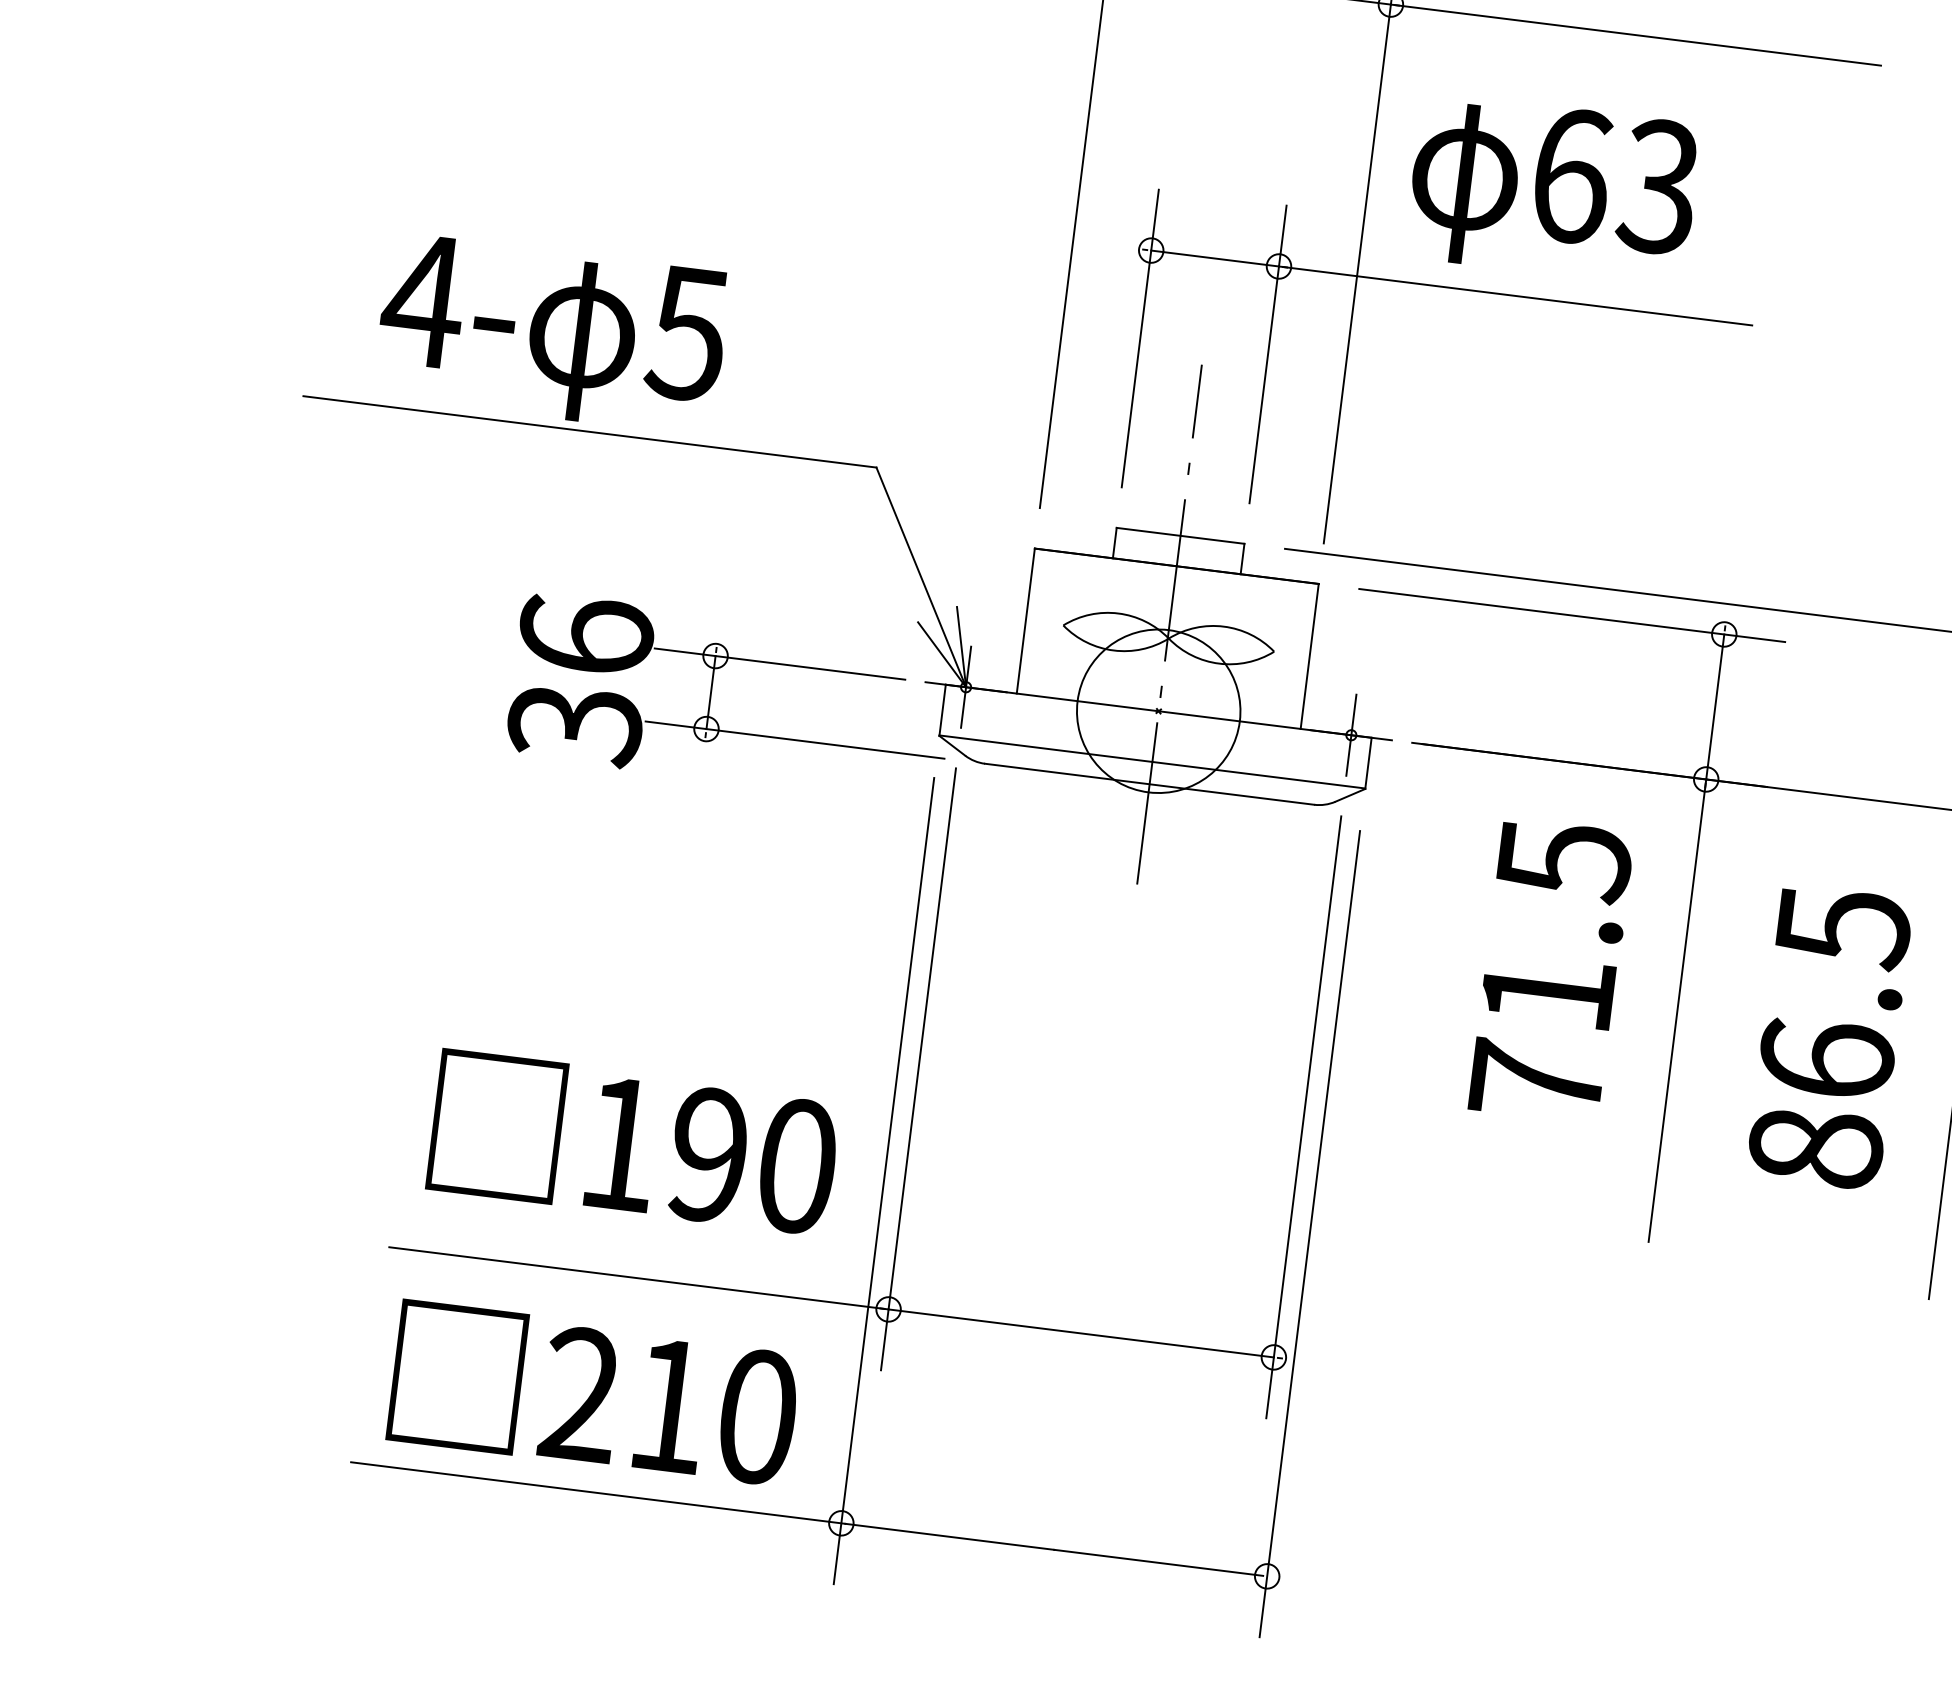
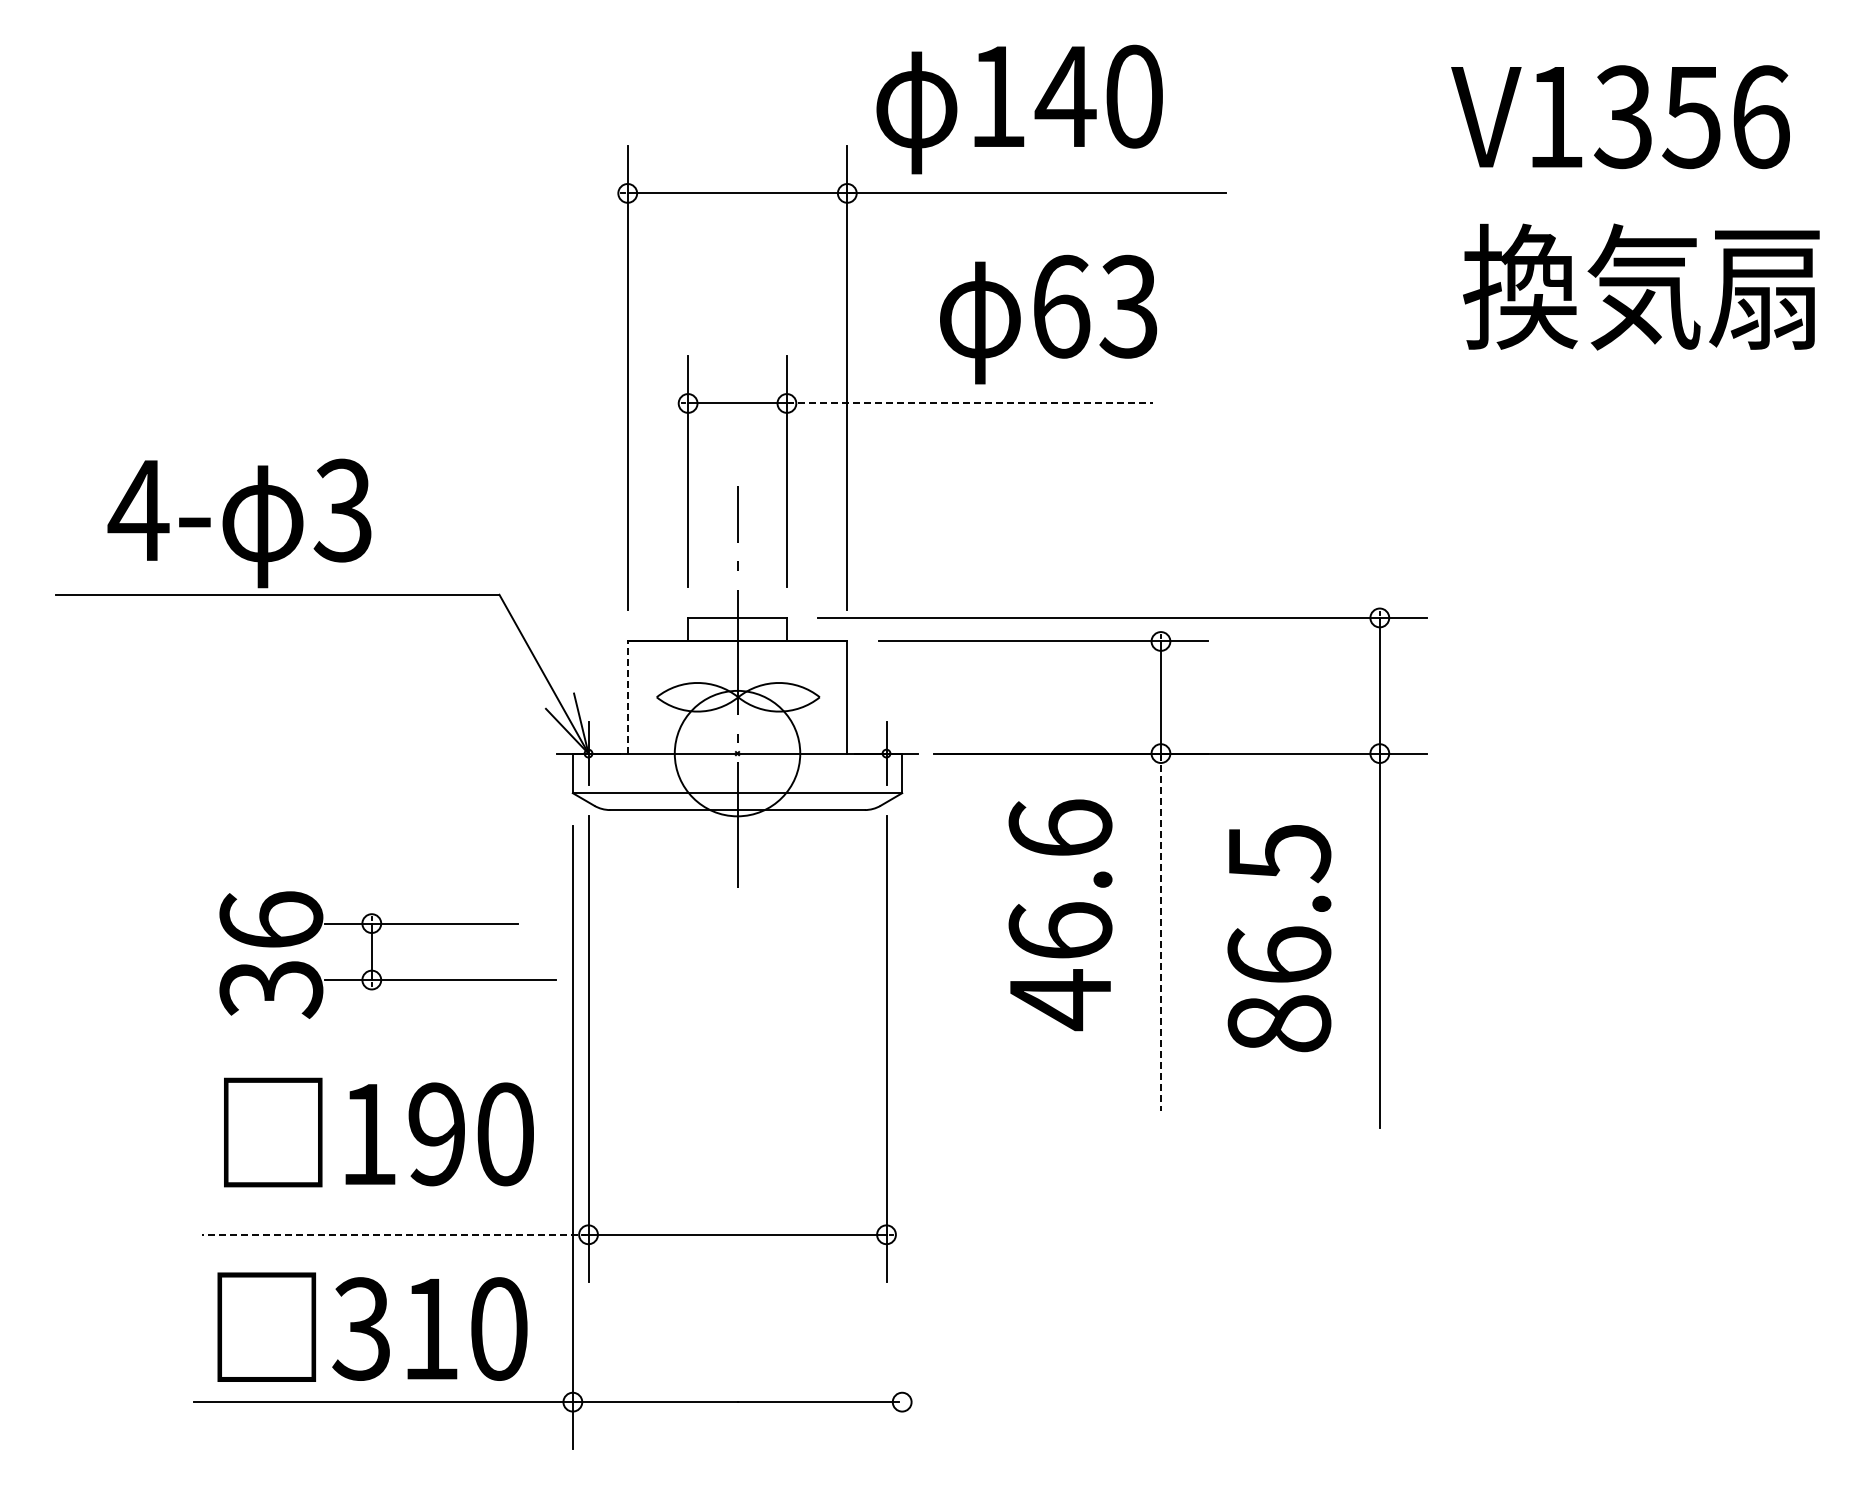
text: (1553, 190) -> (1048, 319), moved
line: (1515, 295) -> (969, 403), solid -> dashed
text: (687, 333) -> (342, 510), 5 -> 3
line: (1025, 620) -> (627, 697), solid -> dashed
part: (711, 696) -> (372, 954), moved
text: (1550, 972) -> (1060, 915), 71.5 -> 46.6
line: (1676, 1010) -> (1160, 932), solid -> dashed
line: (1310, 1234) -> (902, 1137), removed
line: (637, 1277) -> (394, 1234), solid -> dashed
text: (579, 1394) -> (361, 1328), 210 -> 310

